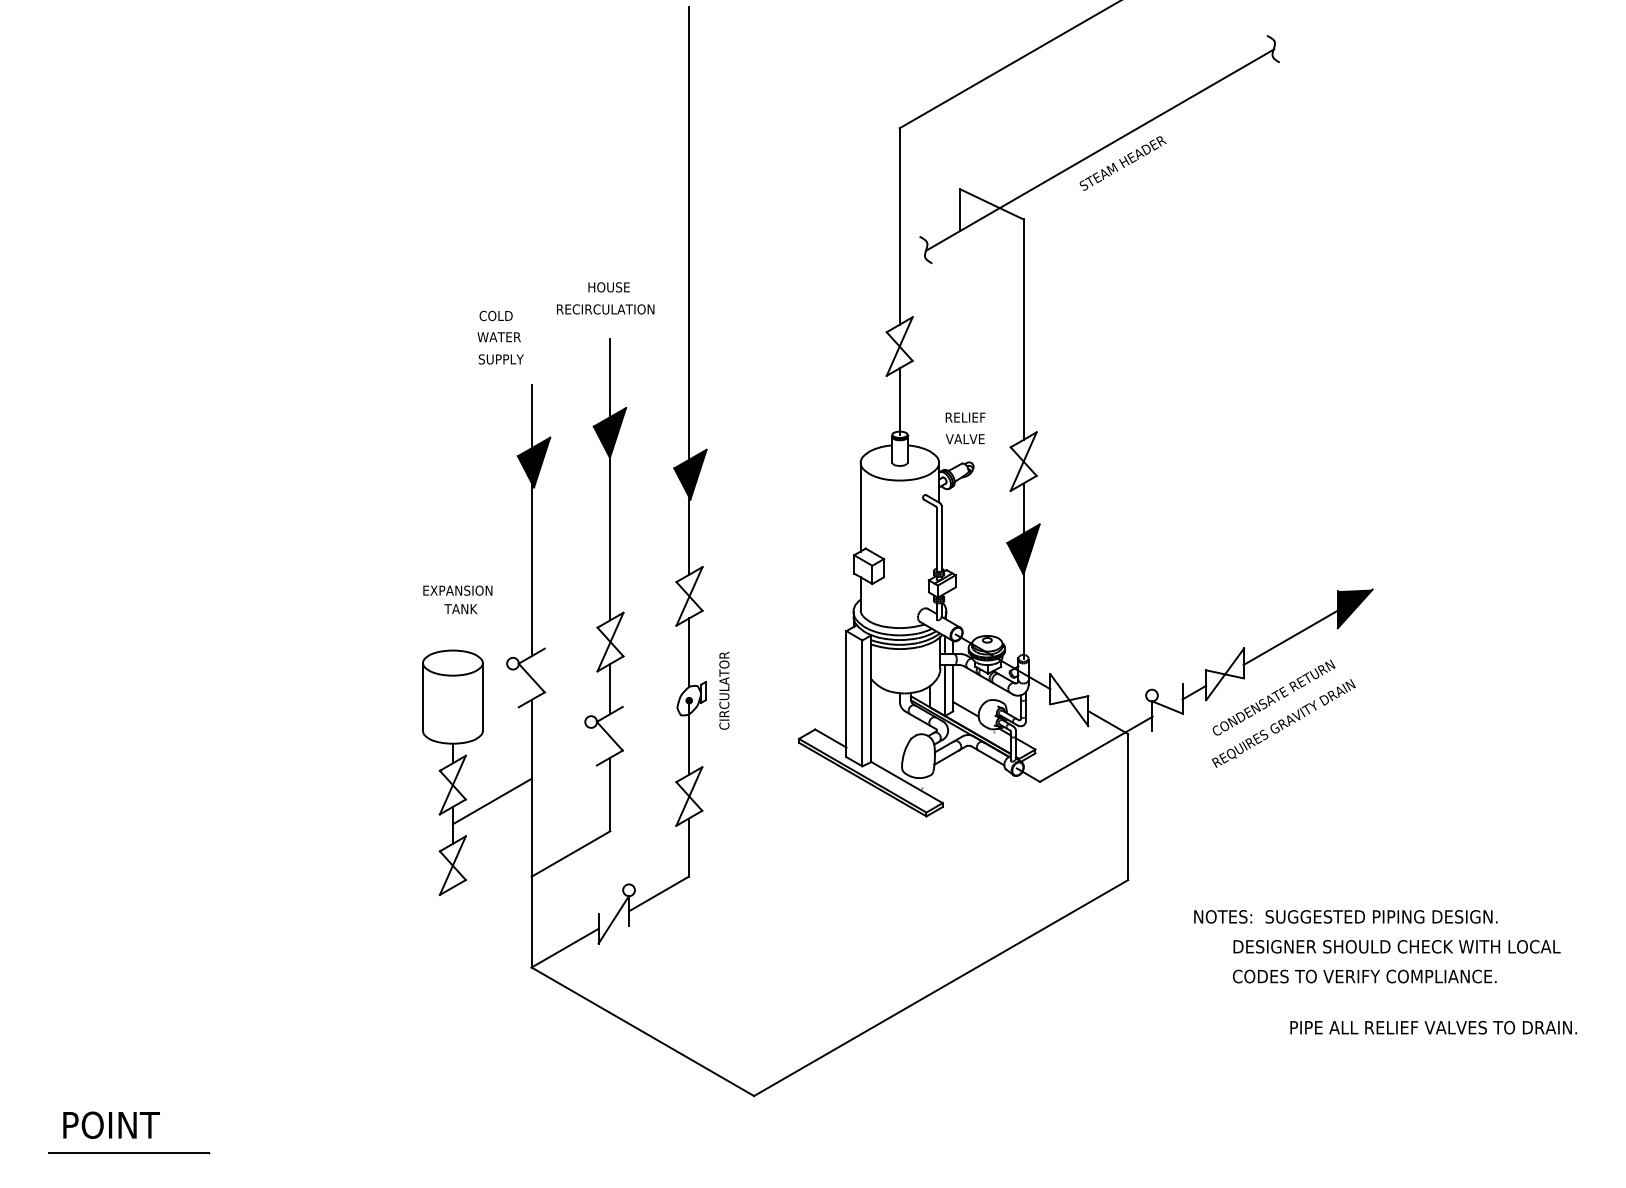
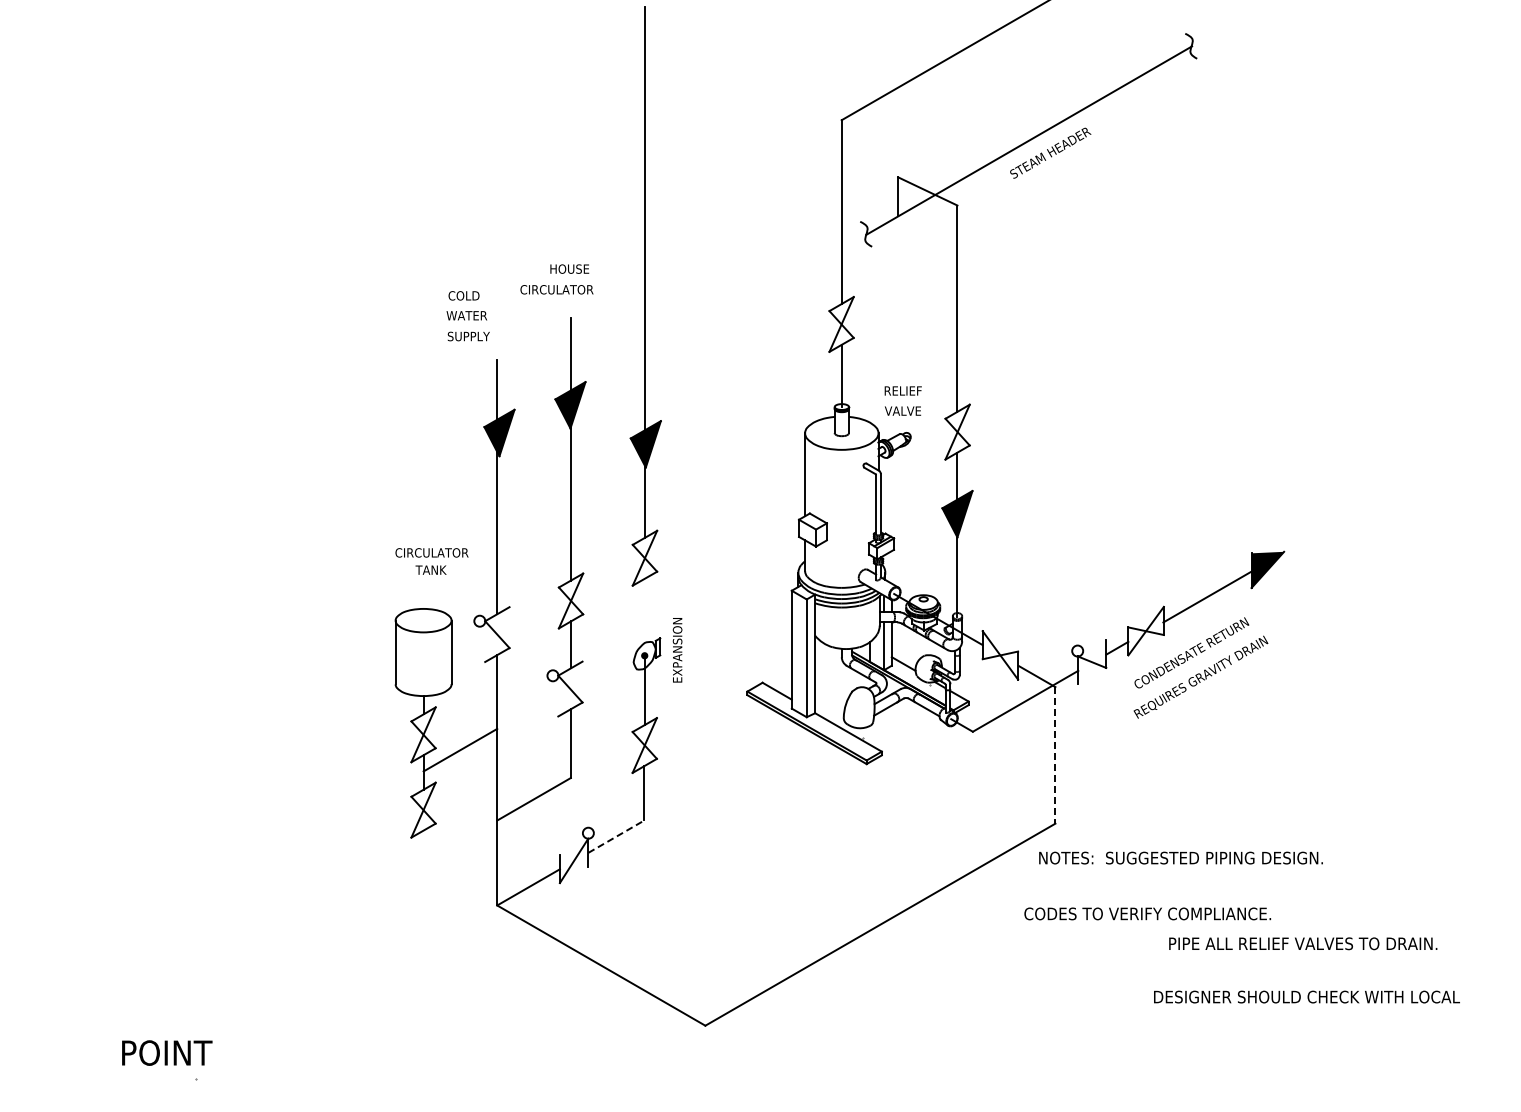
text: (605, 309) -> (566, 289), RECIRCULATION -> CIRCULATOR
text: (461, 590) -> (431, 552), EXPANSION -> CIRCULATOR
line: (689, 652) -> (644, 610), removed
text: (724, 690) -> (677, 646), CIRCULATOR -> EXPANSION
line: (1128, 807) -> (1055, 755), solid -> dashed
line: (659, 893) -> (616, 836), solid -> dashed
text: (1345, 916) -> (1180, 857), moved
text: (1396, 946) -> (1306, 996), moved
text: (1364, 976) -> (1147, 913), moved
text: (1433, 1027) -> (1303, 943), moved
text: (111, 1124) -> (167, 1052), moved
line: (128, 1152) -> (120, 1078), removed

